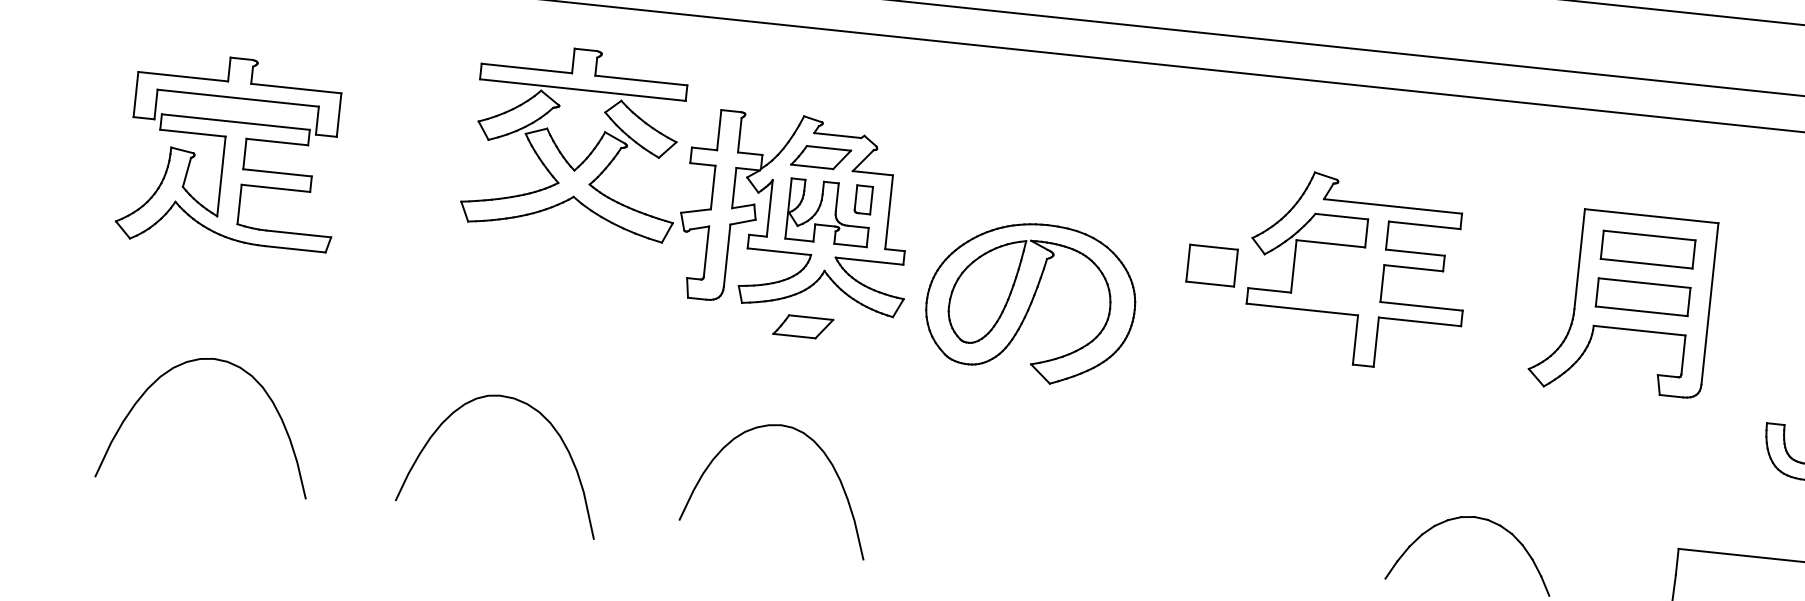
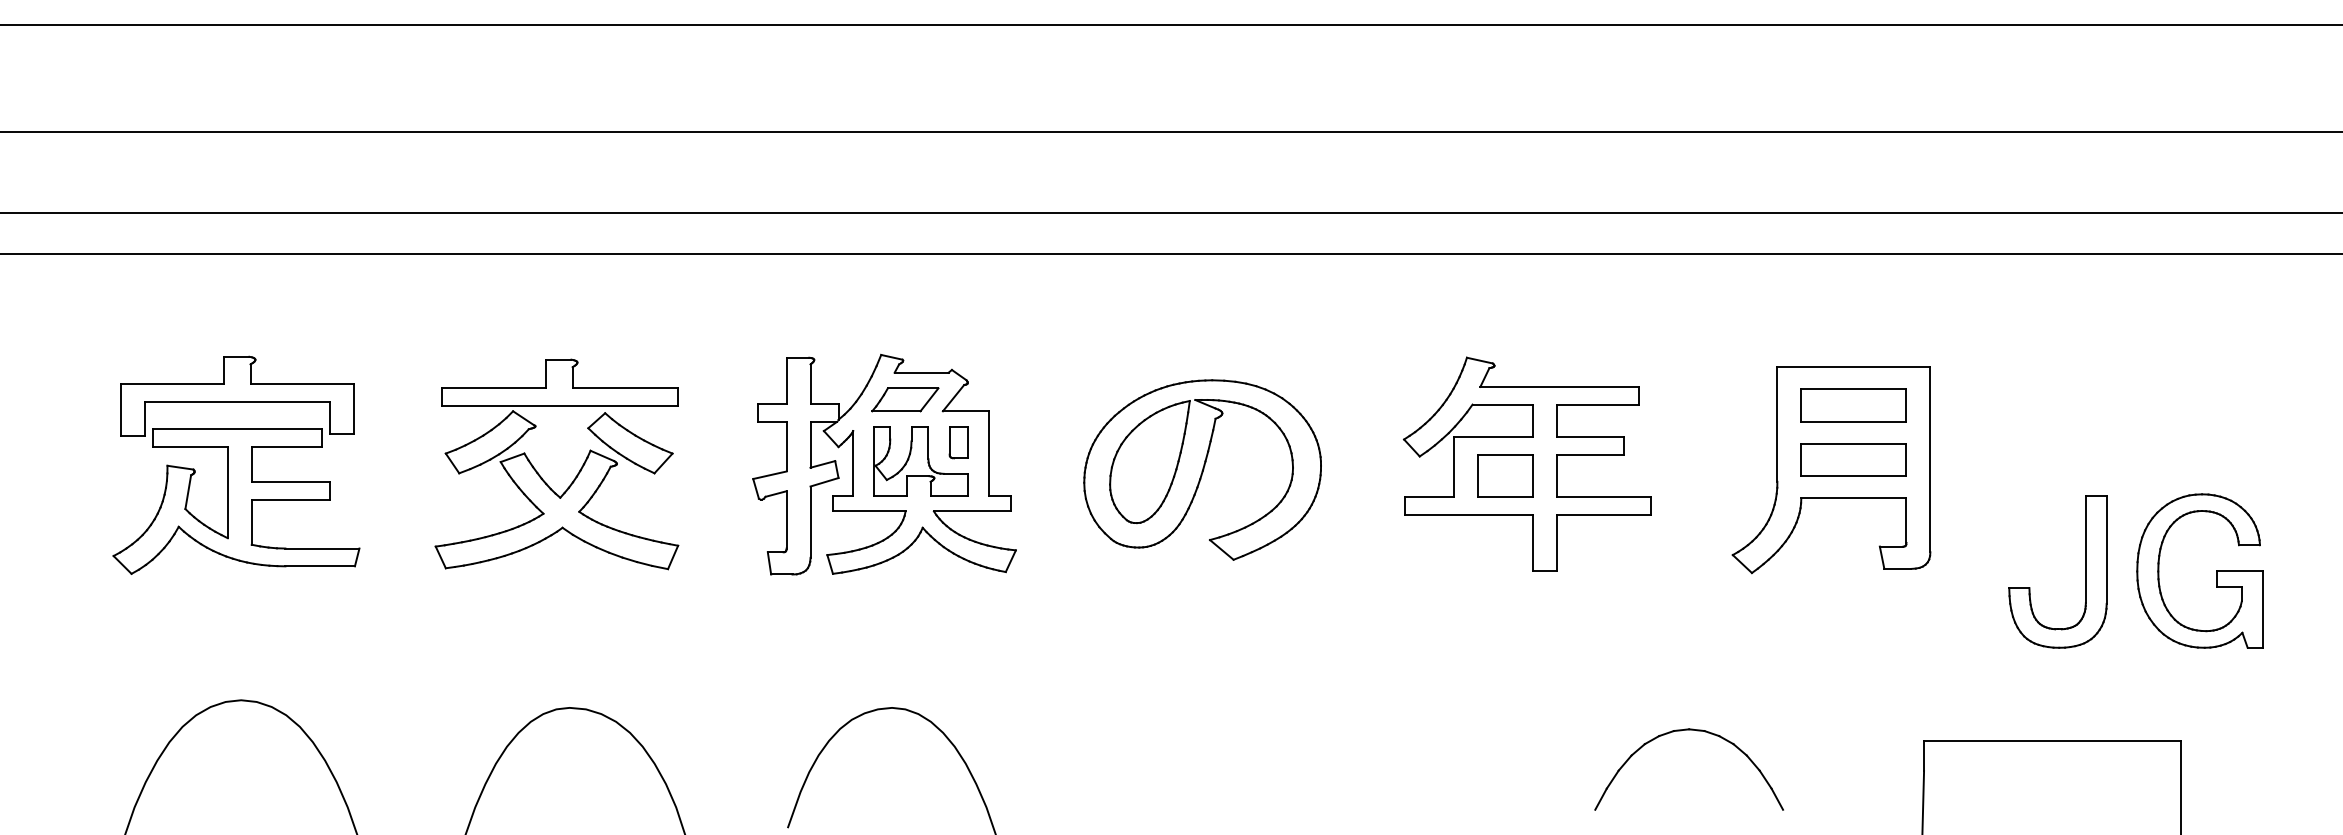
part: (560, 151) -> (542, 477), moved
part: (1212, 265) -> (1505, 475), moved
part: (1030, 302) -> (1202, 469), moved
part: (803, 326) -> (905, 593), removed

